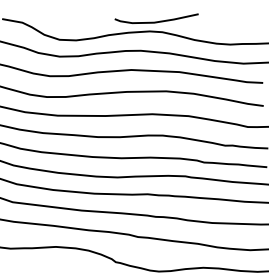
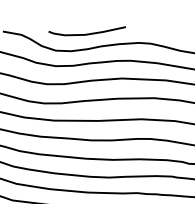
curve: (156, 21) -> (87, 33), moved

